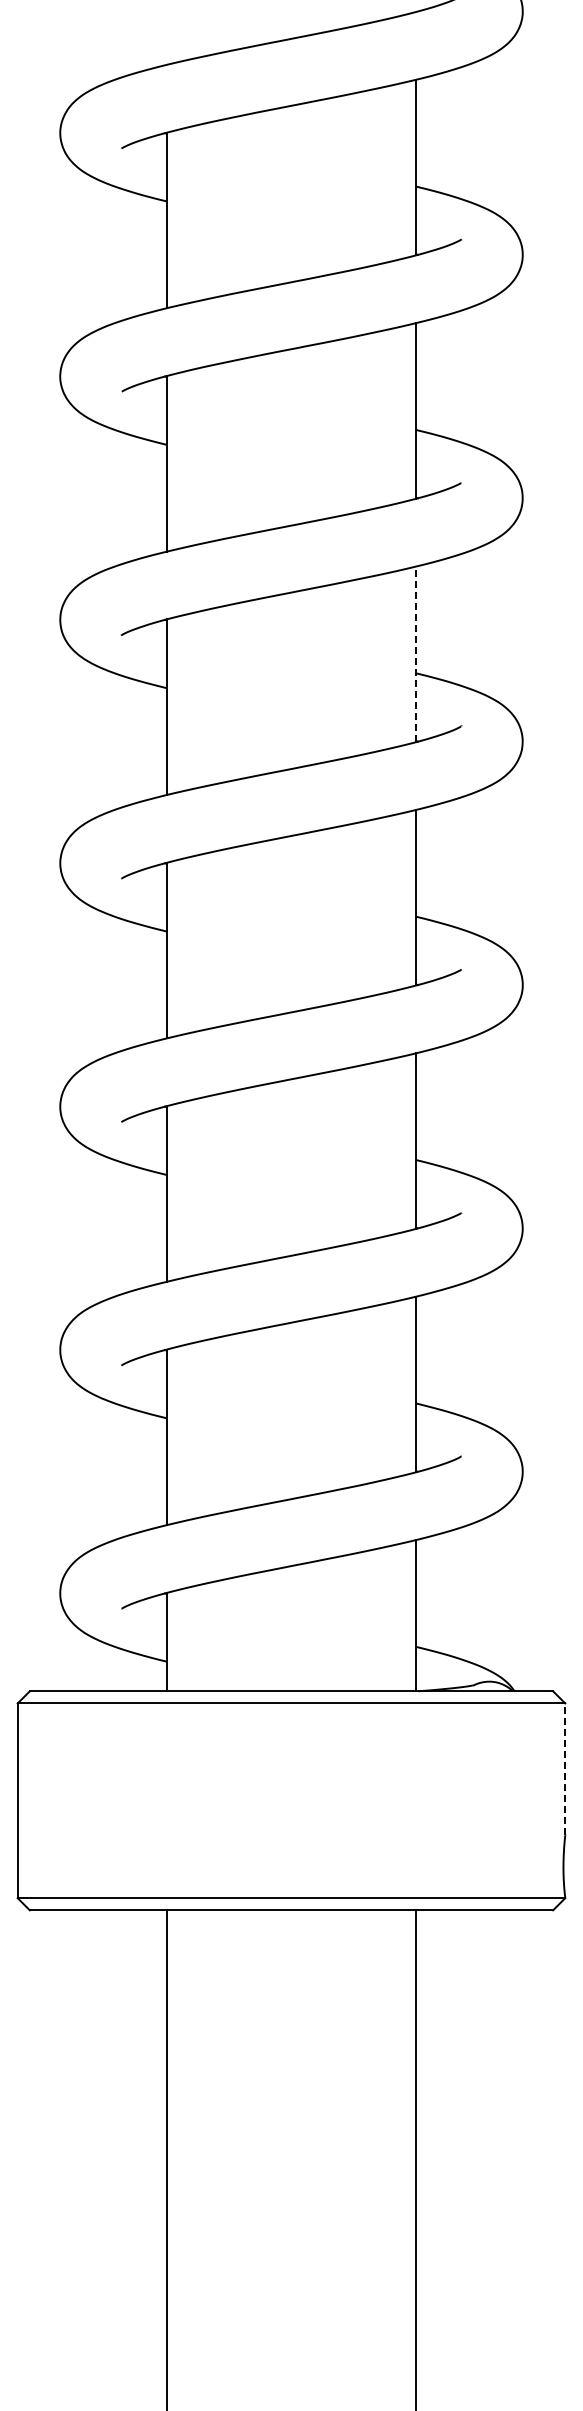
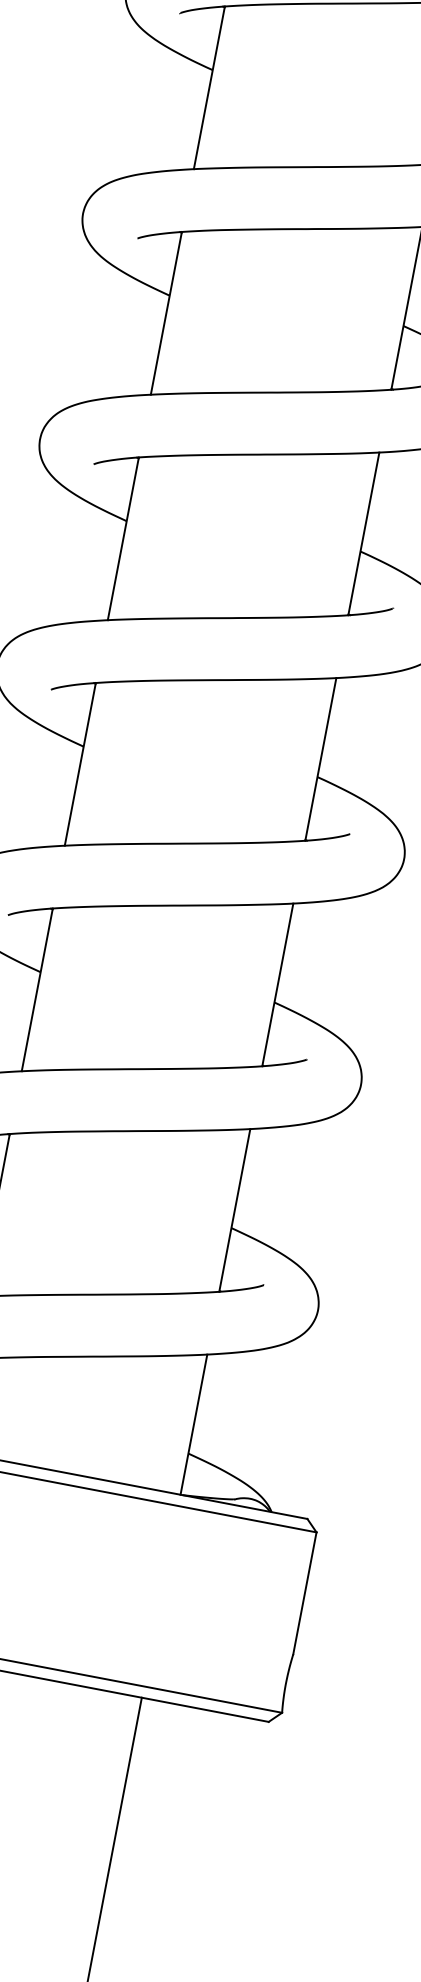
line: (416, 654) -> (364, 534), dashed -> solid
line: (565, 1769) -> (305, 1593), dashed -> solid

